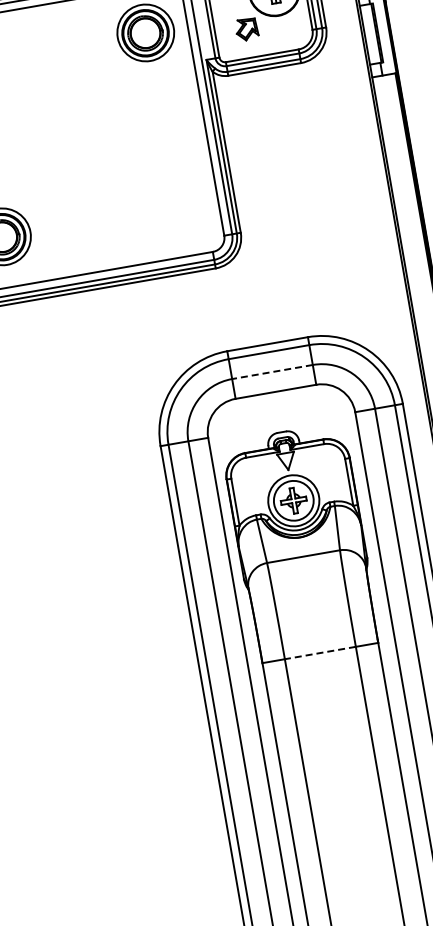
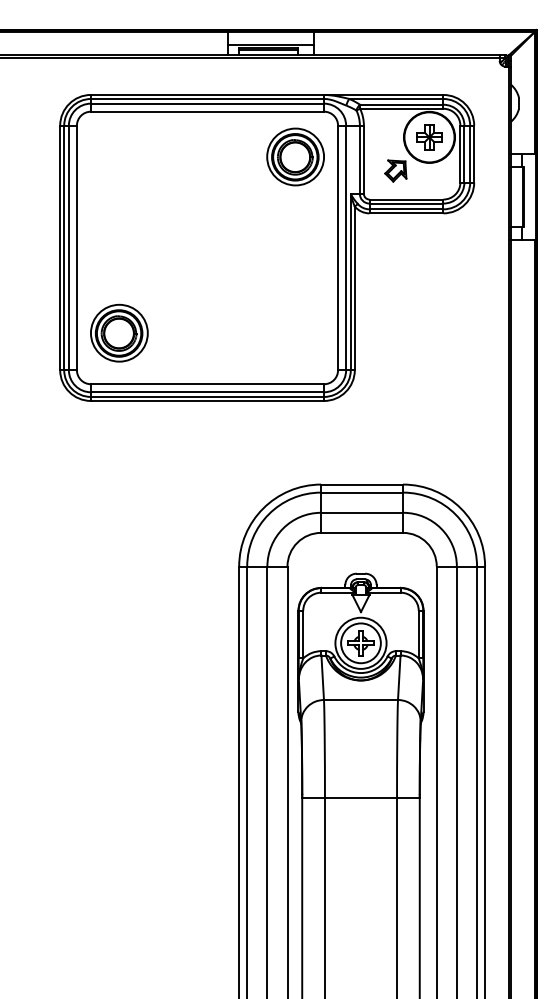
line: (272, 371) -> (362, 512), dashed -> solid
line: (319, 652) -> (360, 797), dashed -> solid

